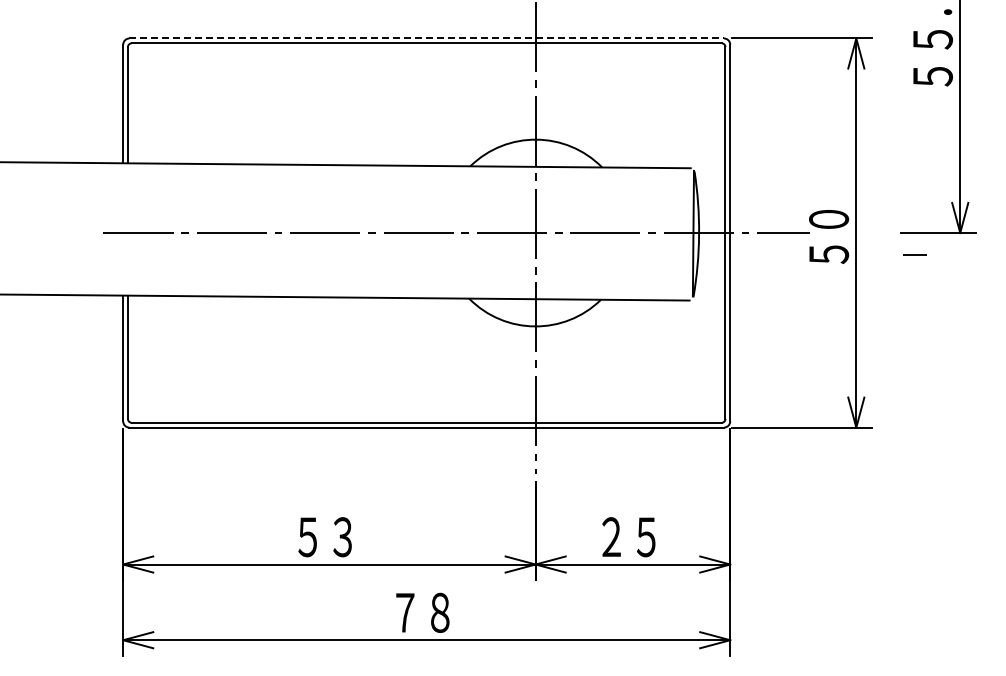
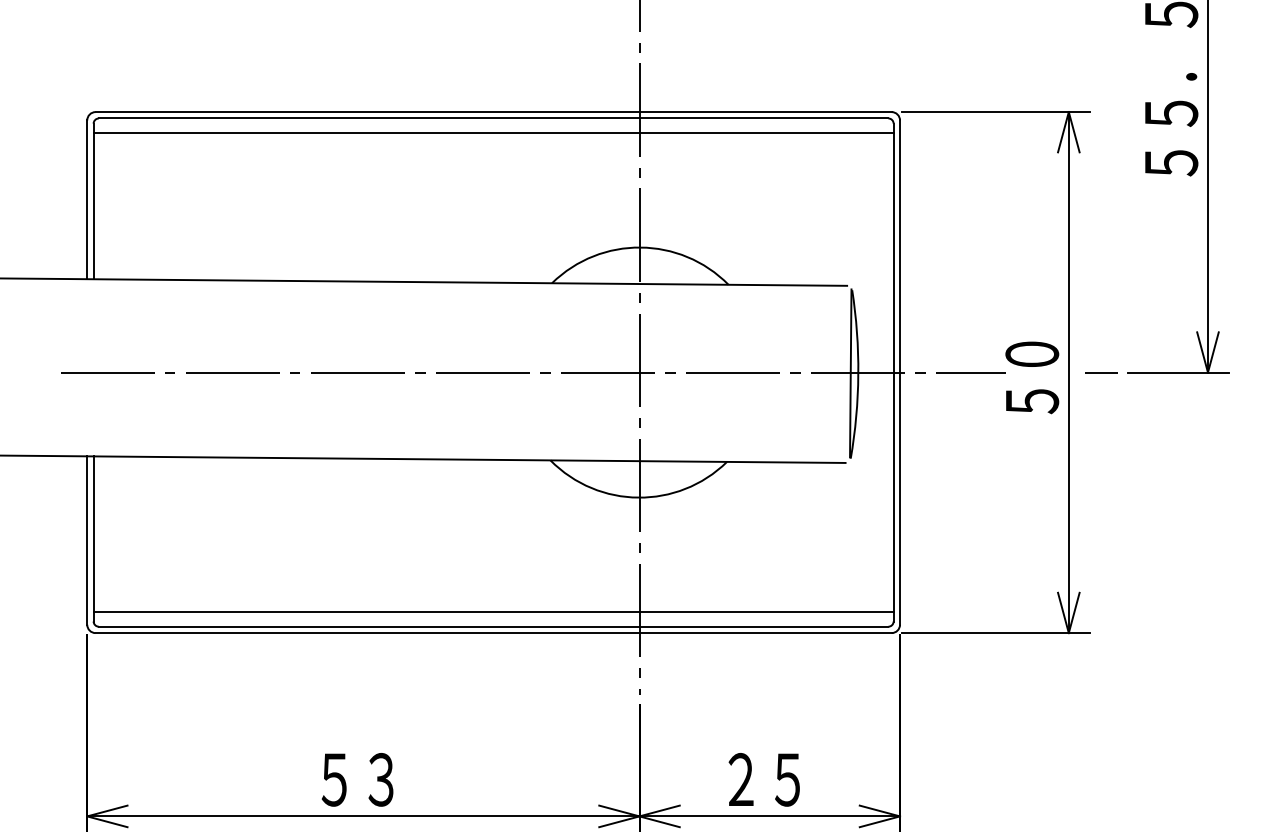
line: (427, 38) -> (494, 112), dashed -> solid
line: (426, 54) -> (493, 133), added
line: (914, 254) -> (1101, 371), moved
line: (426, 412) -> (493, 612), added

